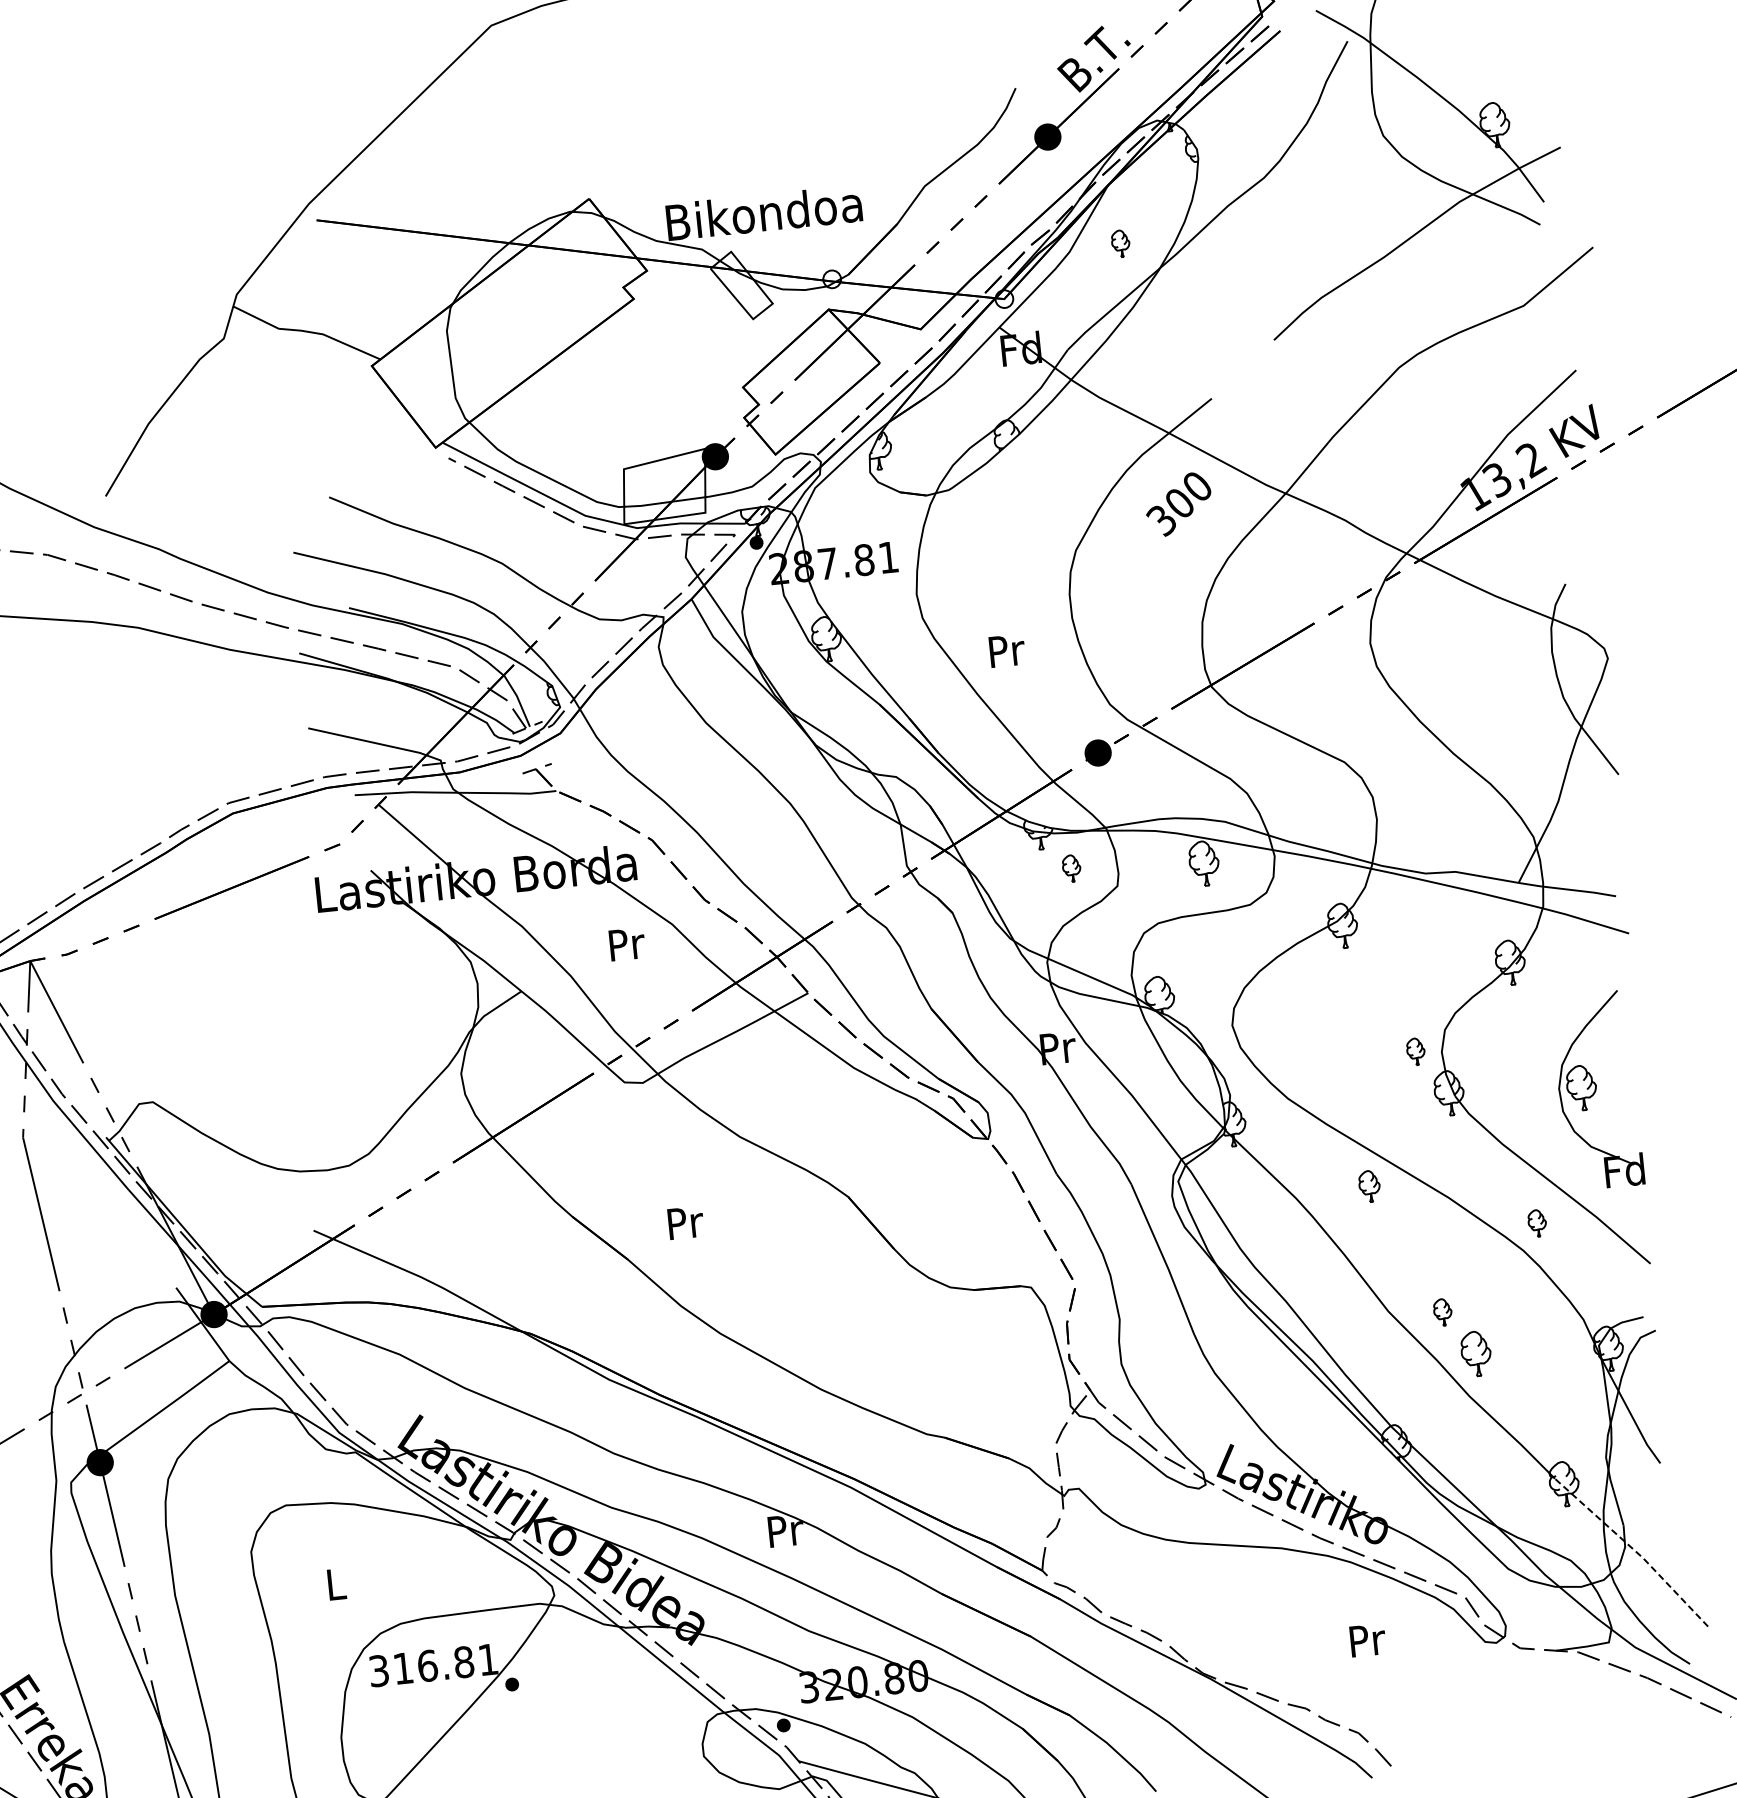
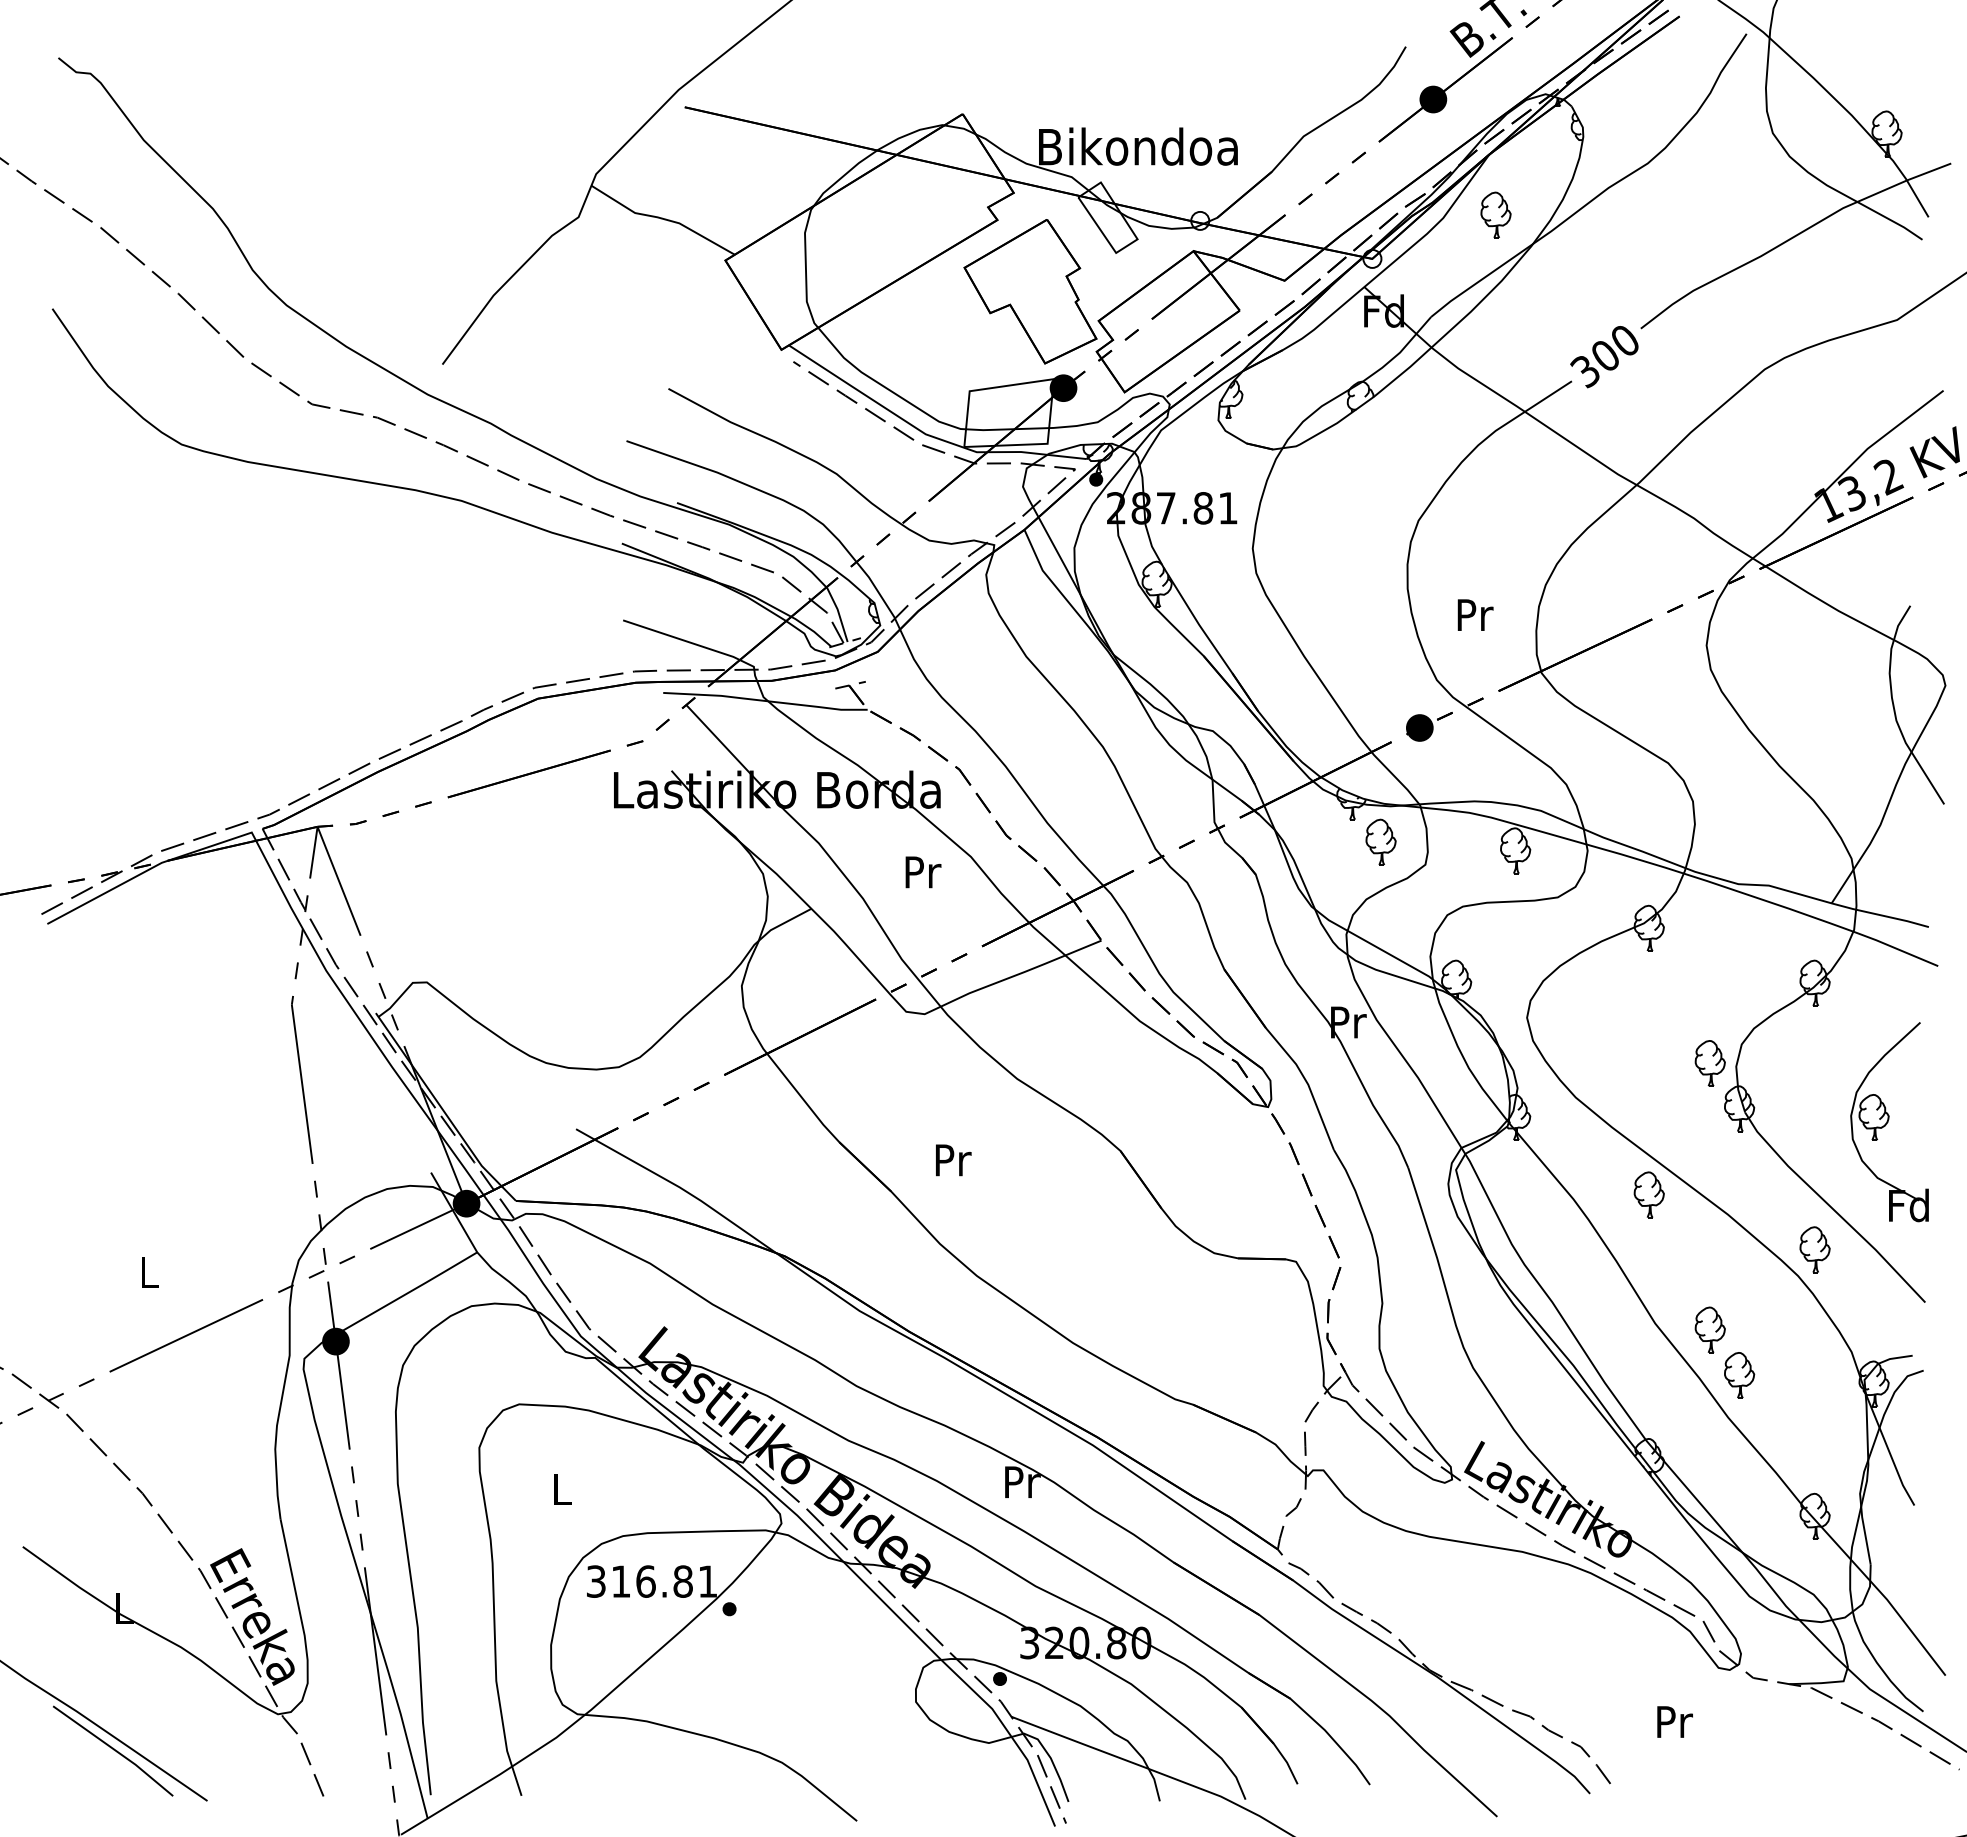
part: (1120, 243) -> (1495, 214), size x1.67
part: (673, 365) -> (1030, 291), added
text: (1178, 505) -> (1604, 357), moved
text: (1007, 650) -> (1475, 614), moved
part: (1071, 868) -> (1380, 841), size x1.67
part: (1415, 1051) -> (1709, 1063), size x1.67
part: (1368, 1186) -> (1648, 1194), size x1.43
part: (1536, 1223) -> (1814, 1249), size x1.67
part: (1442, 1311) -> (1709, 1329), size x1.67
line: (1634, 1550) -> (1879, 1590), dashed -> solid
text: (1367, 1639) -> (1674, 1721), moved

